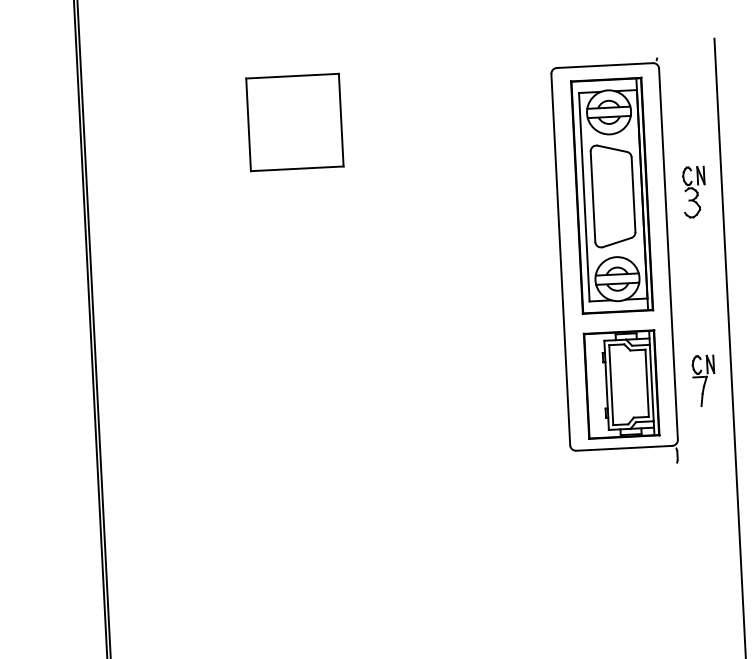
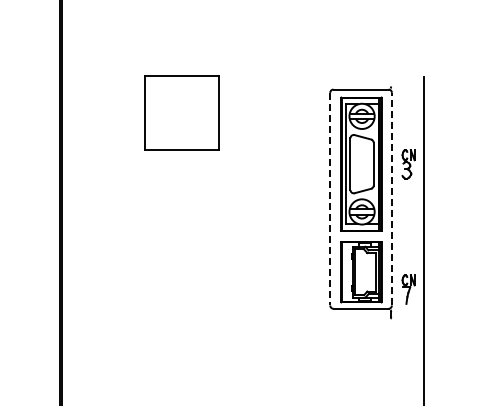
part: (295, 123) -> (182, 113), size x1.4
line: (667, 253) -> (391, 198), solid -> dashed
line: (561, 260) -> (330, 199), solid -> dashed
part: (703, 380) -> (408, 289), moved

